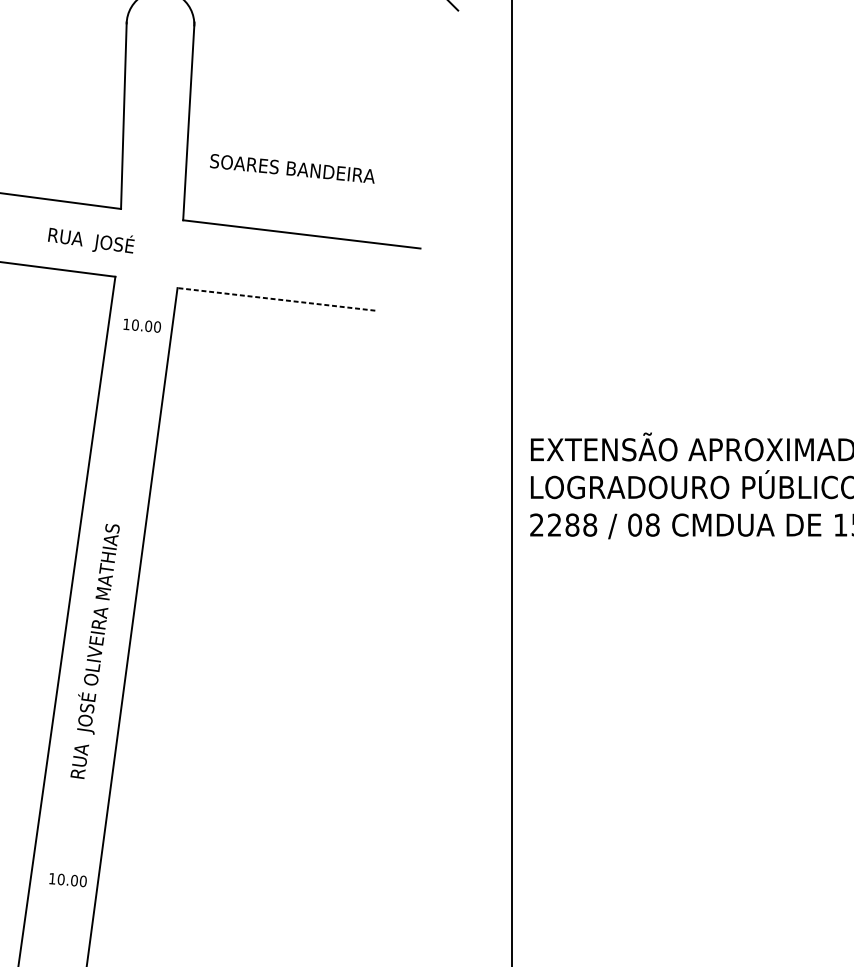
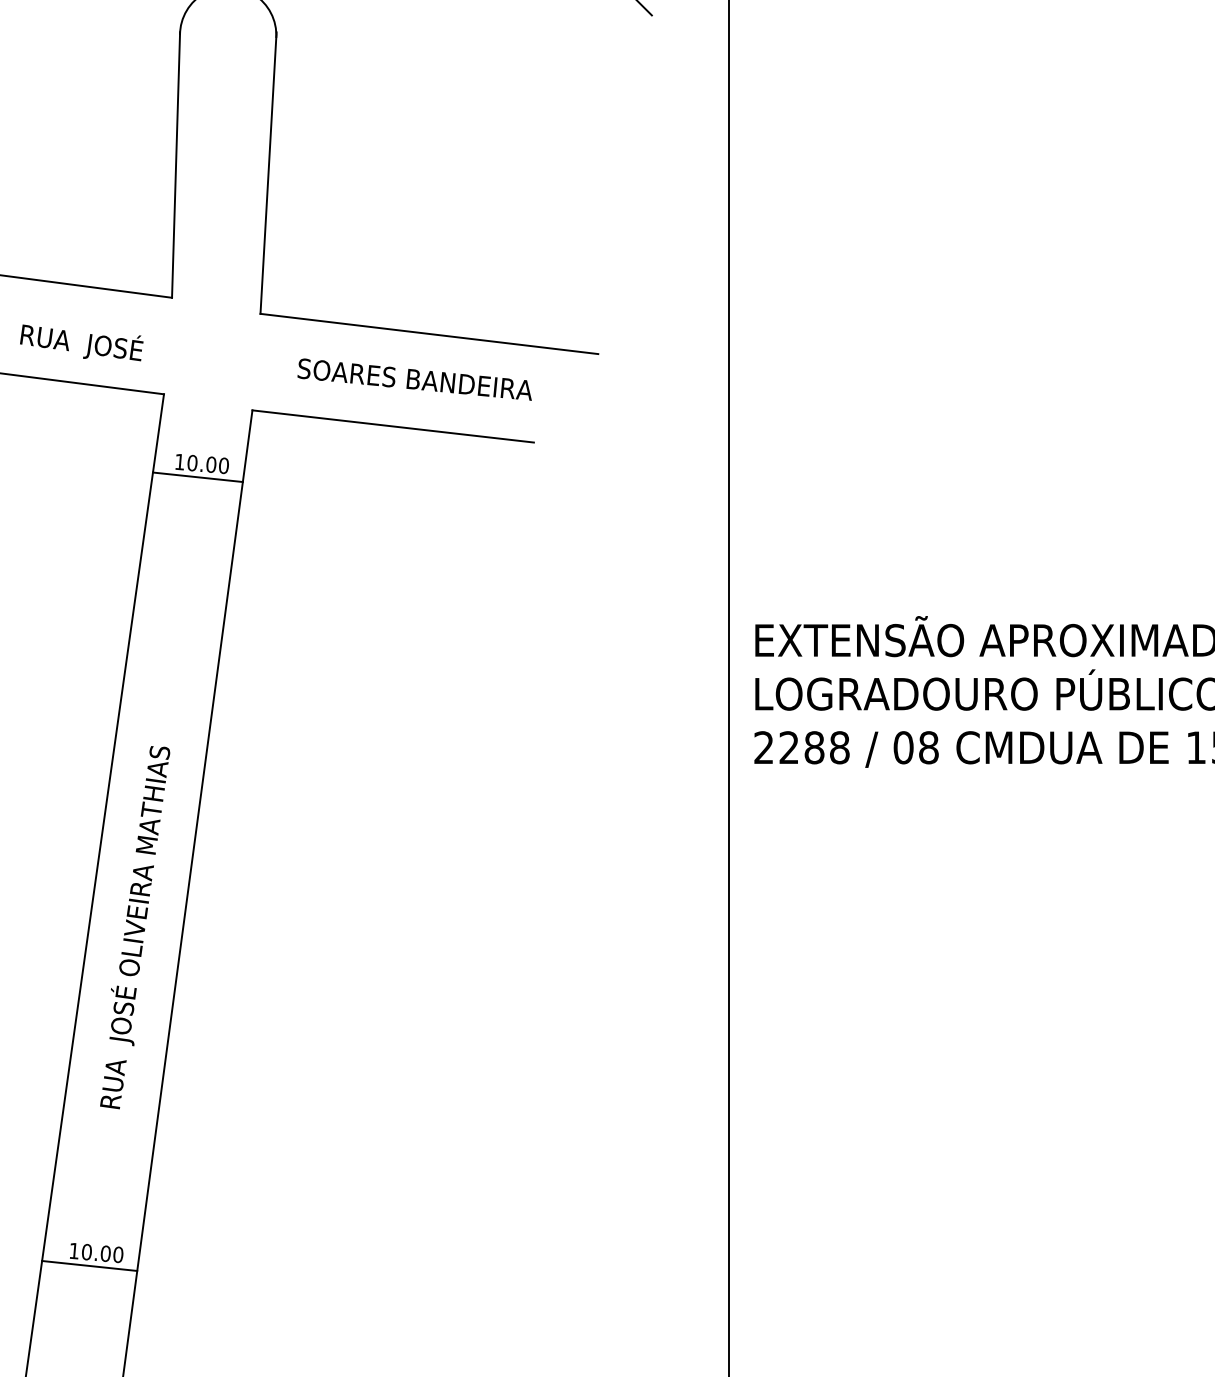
text: (292, 168) -> (414, 379), moved
text: (91, 240) -> (81, 342), moved
line: (276, 299) -> (393, 426), dashed -> solid
line: (138, 335) -> (197, 477), added
line: (63, 888) -> (89, 1265), added

